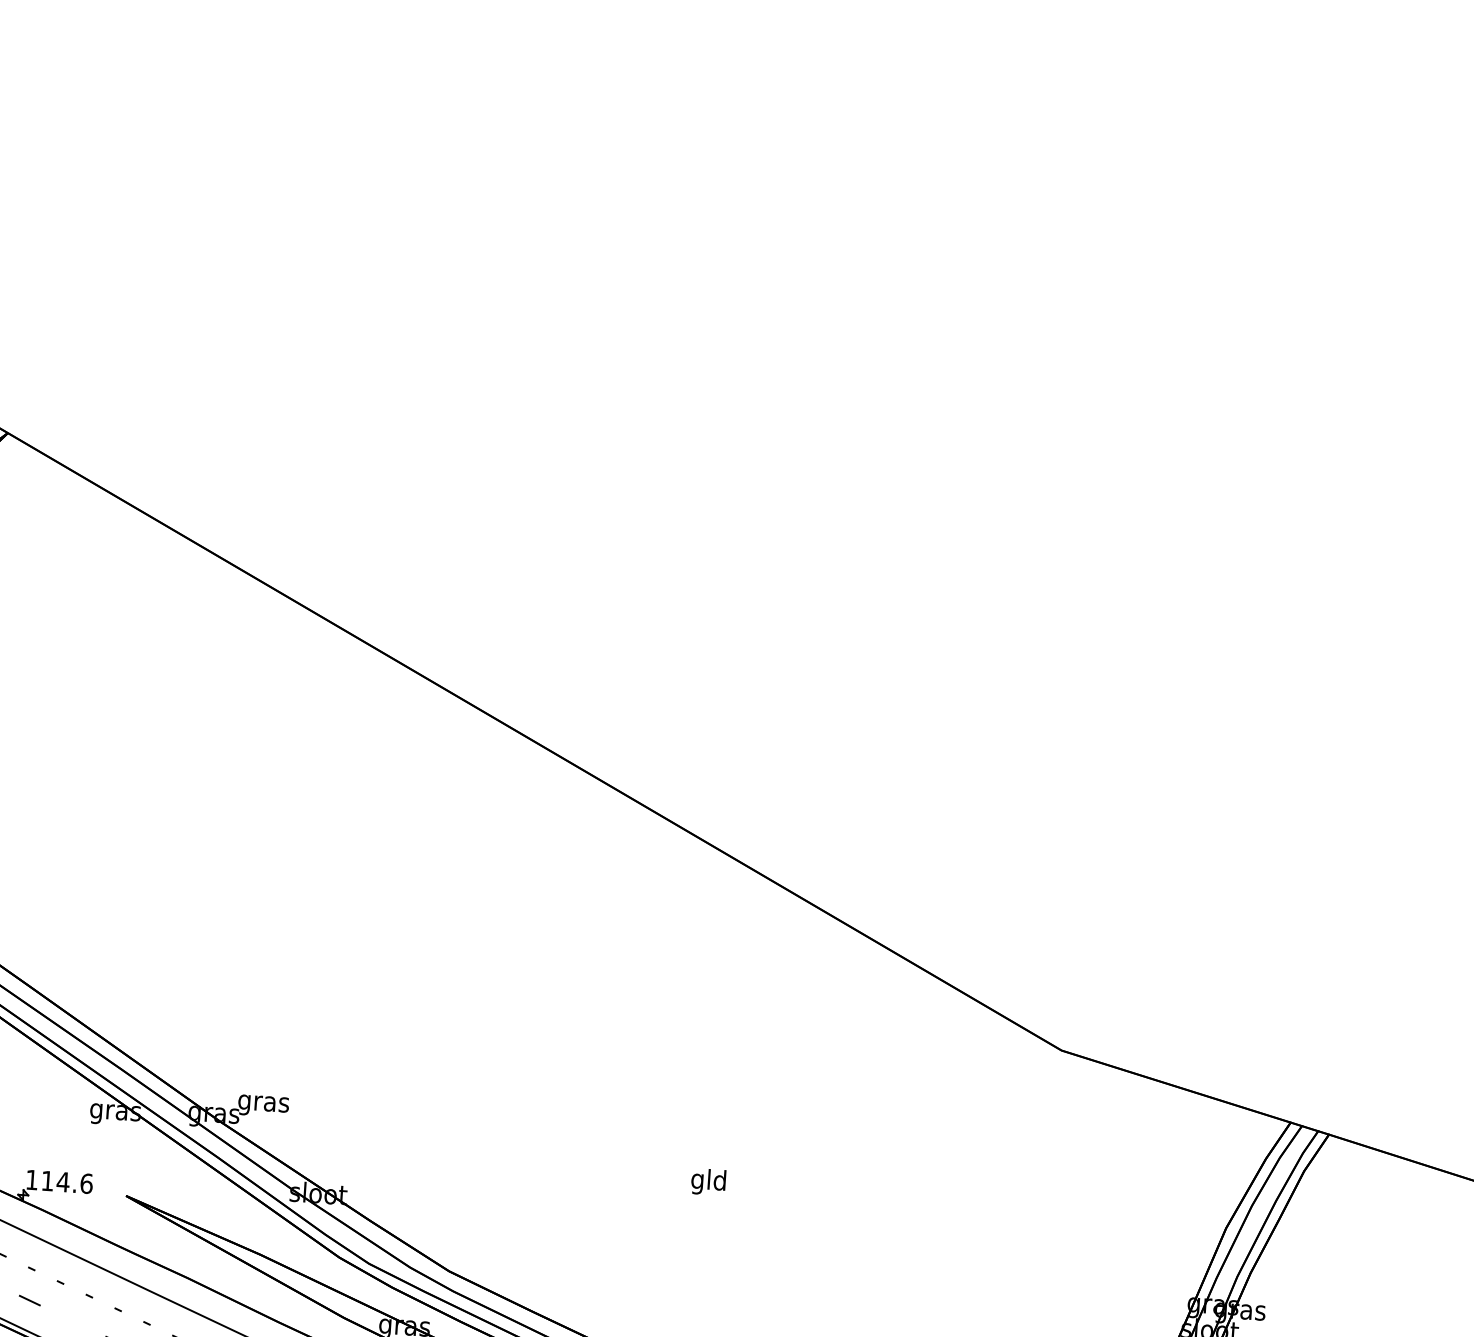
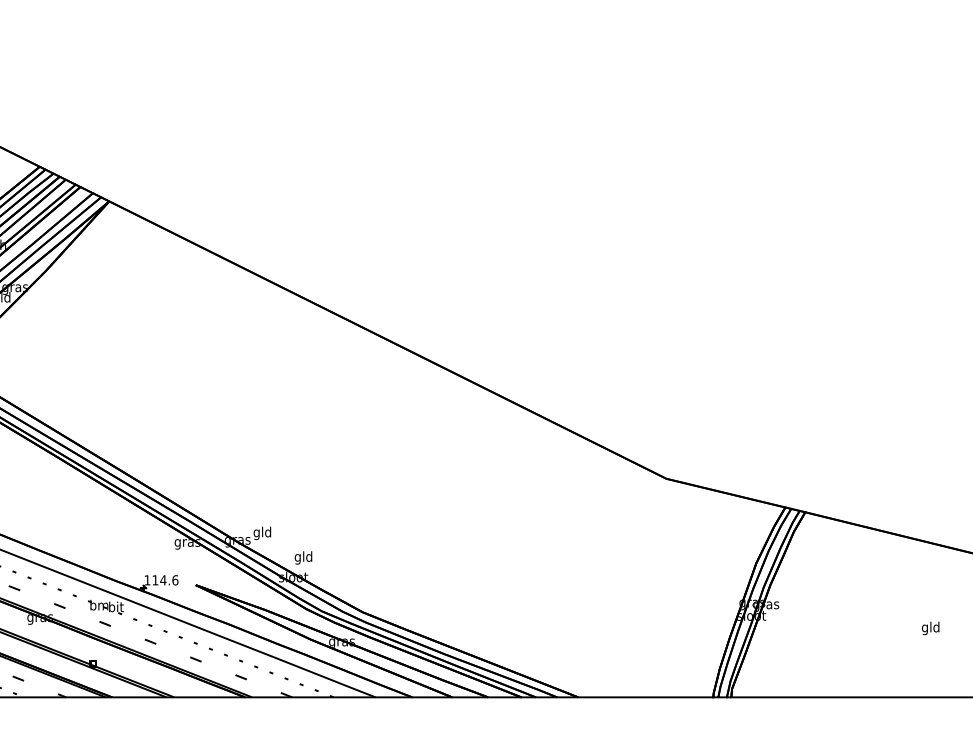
text: (263, 1103) -> (262, 533), gras -> gld
text: (708, 1181) -> (303, 557), moved

